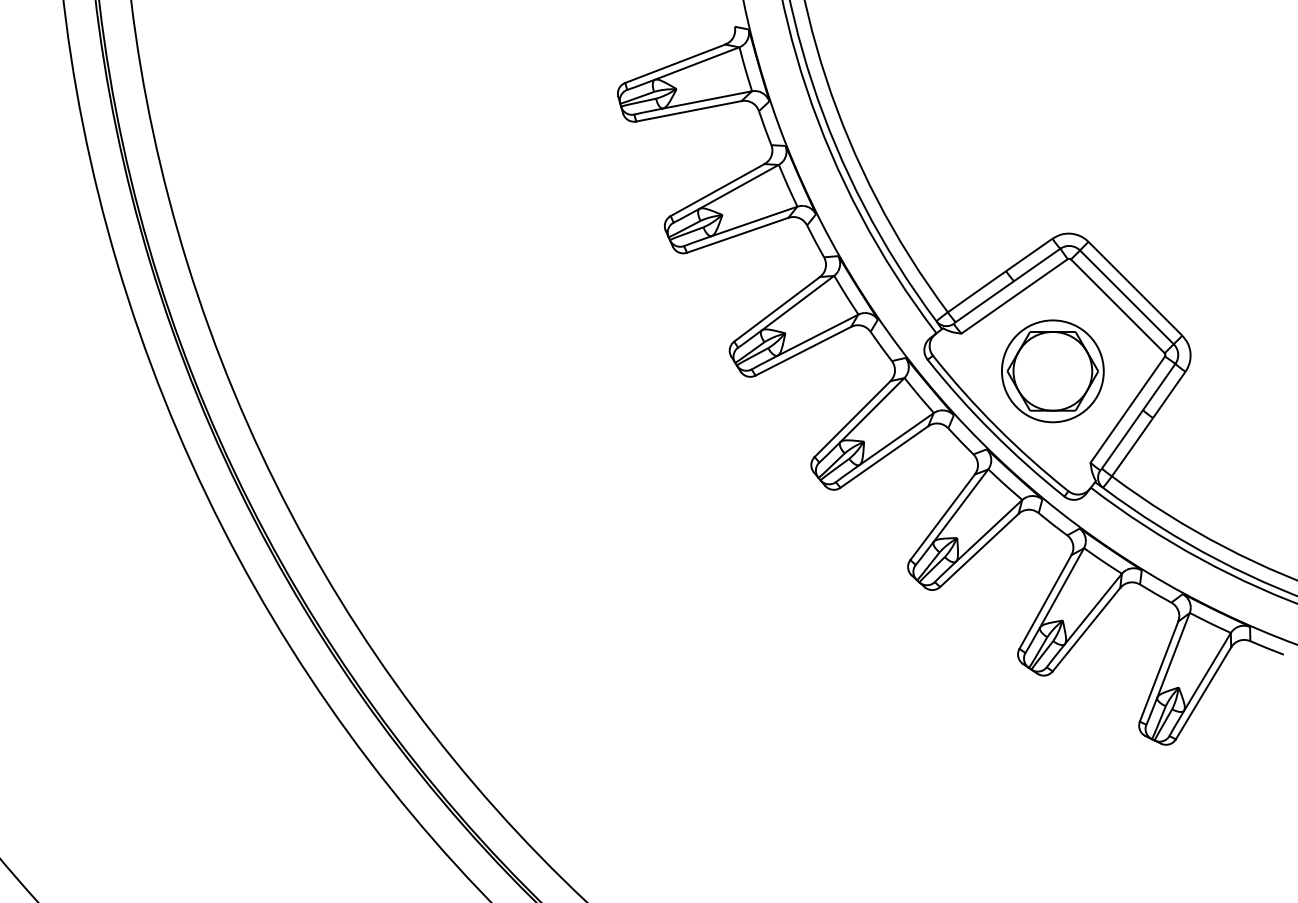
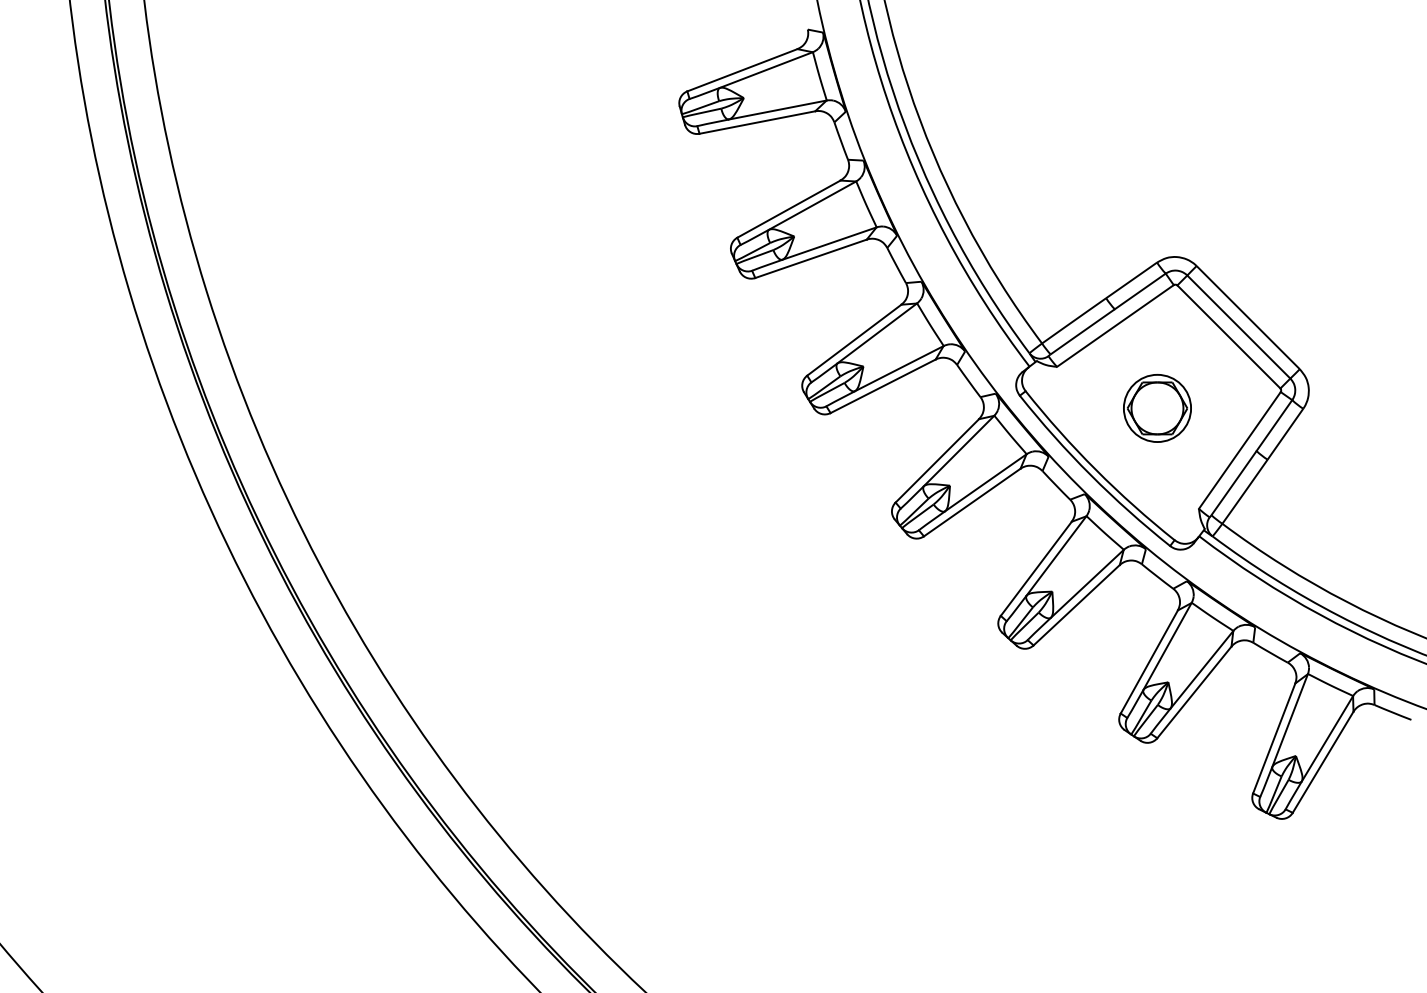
part: (1052, 371) -> (1157, 408), size x0.6

